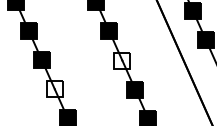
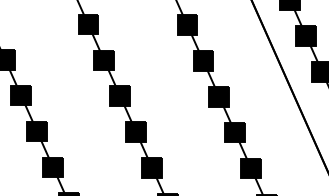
fill: (122, 60) -> (219, 96), added
fill: (54, 88) -> (135, 131), added

